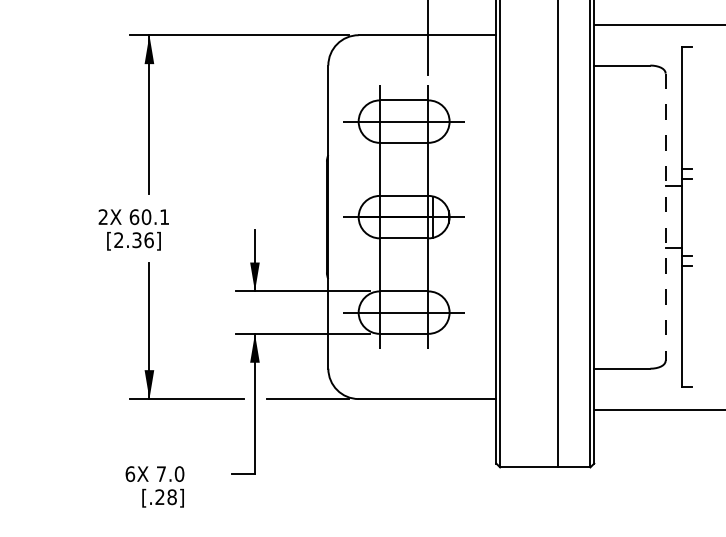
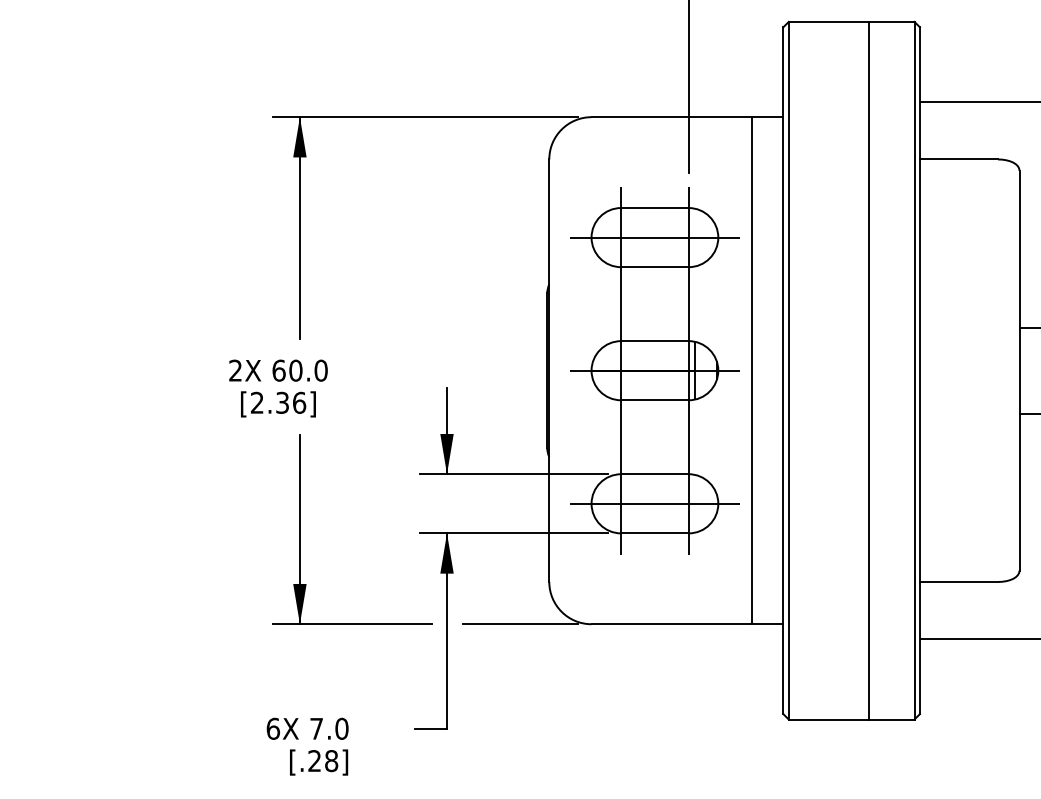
text: (164, 216) -> (320, 370), 60.1 -> 60.0
line: (474, 216) -> (752, 370), added
line: (665, 217) -> (1019, 371), dashed -> solid

